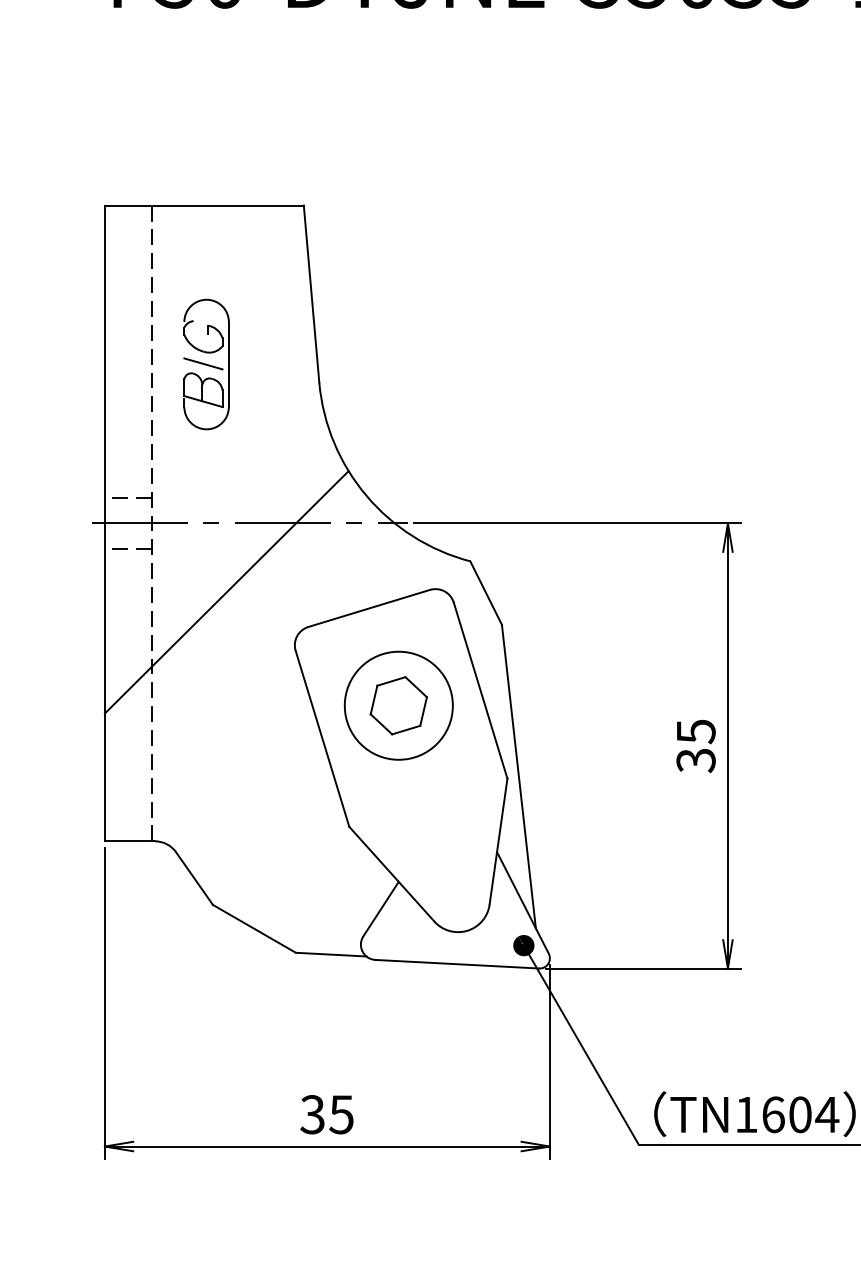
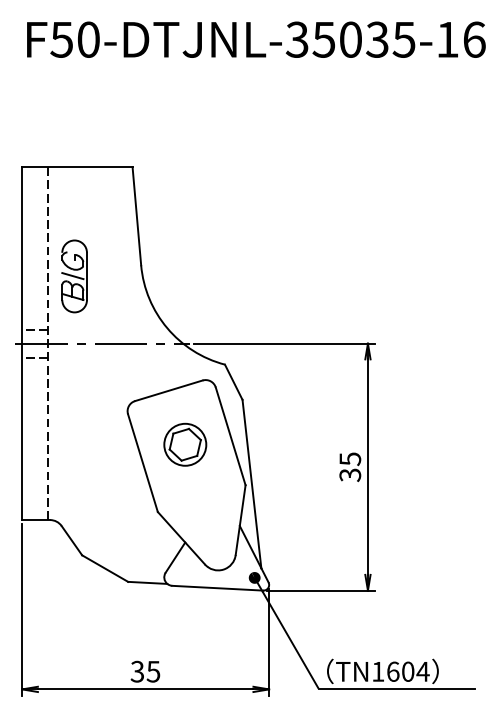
part: (206, 364) -> (74, 276), moved
line: (226, 591) -> (89, 381), removed
circle: (399, 705) -> (185, 444), size x0.7

